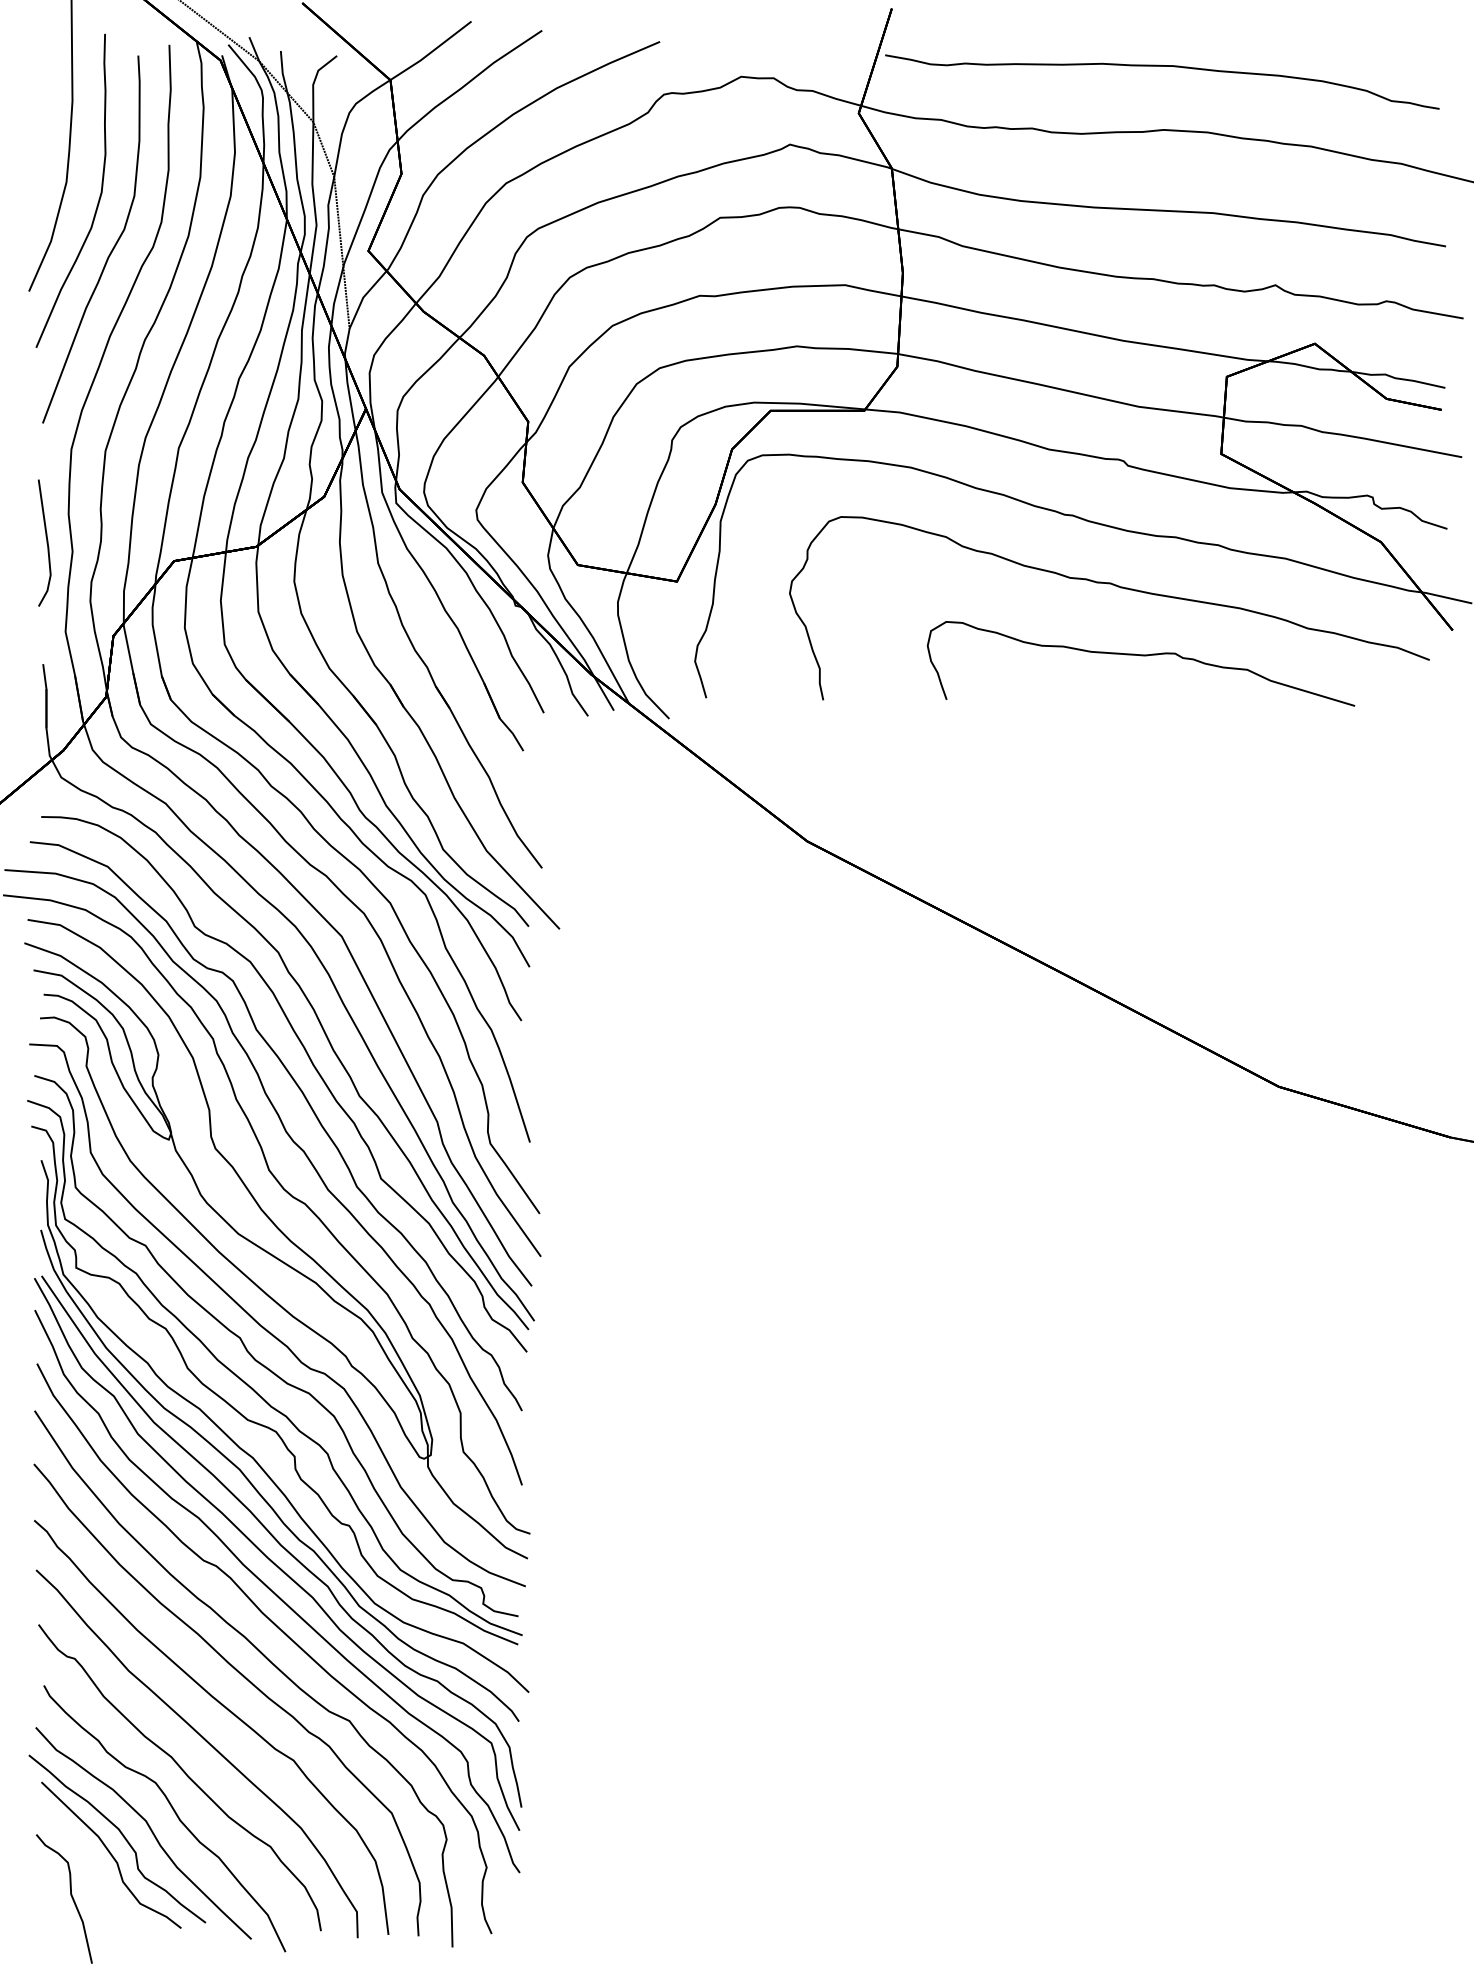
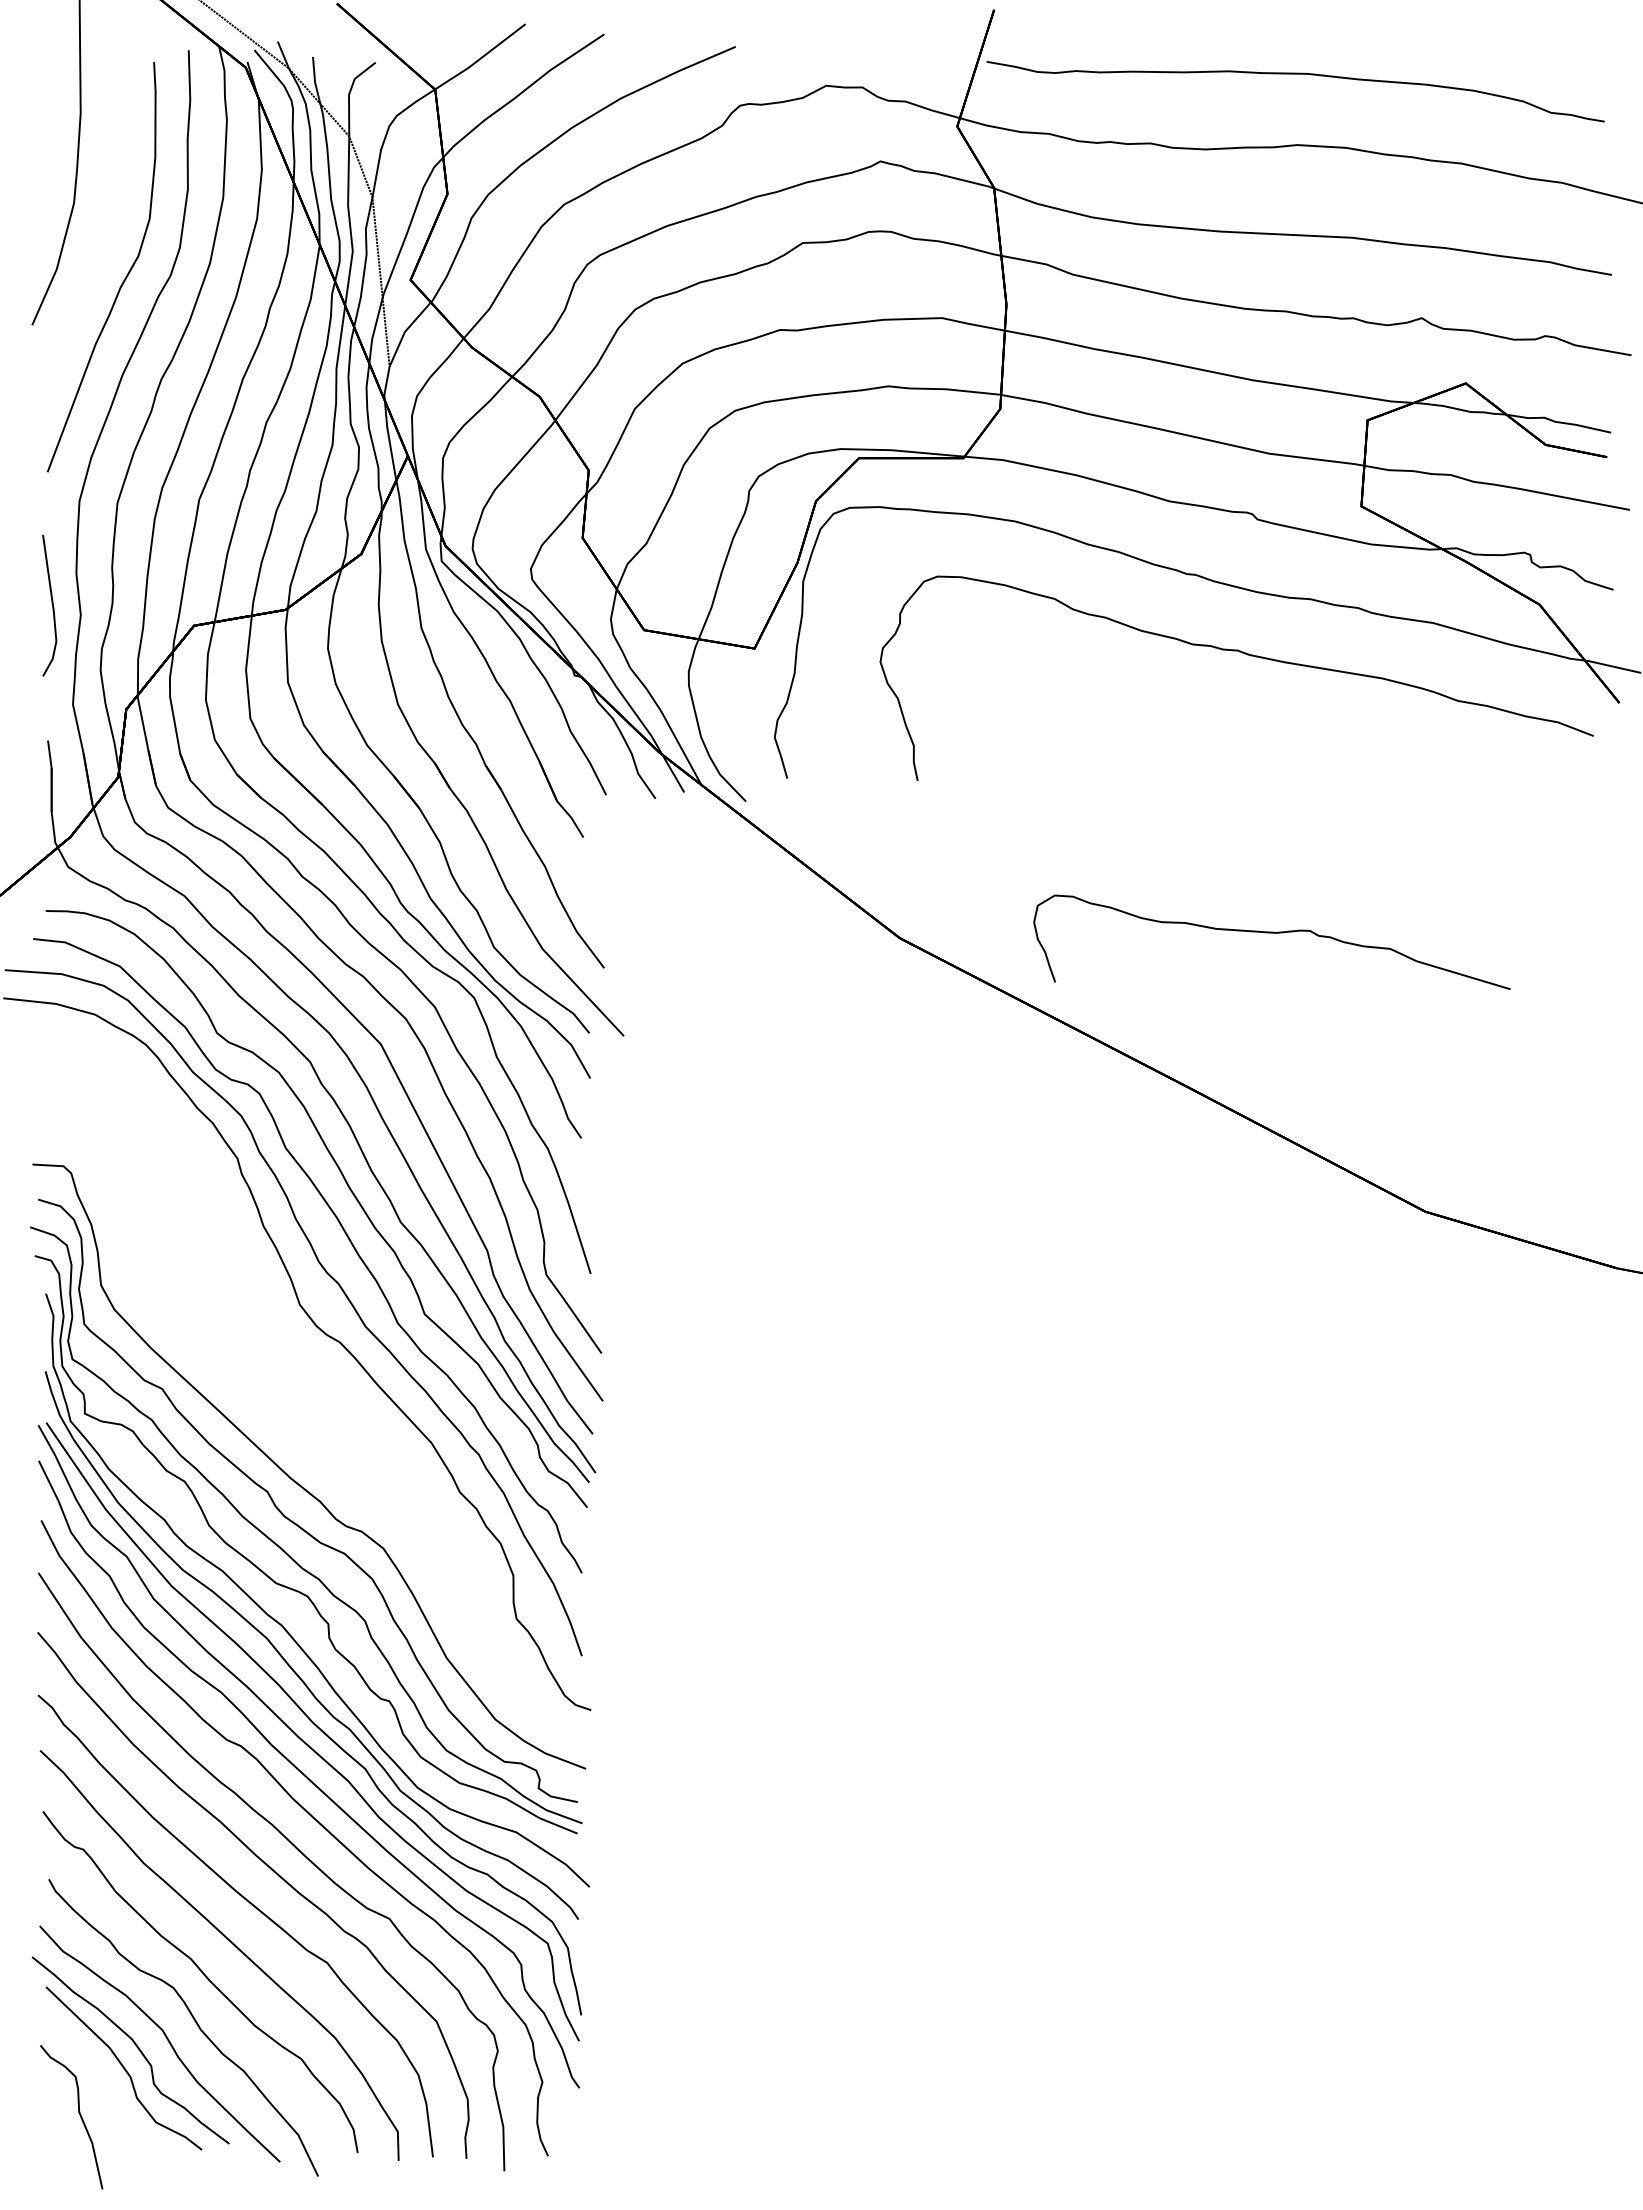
part: (99, 196) -> (110, 219), removed
part: (1140, 655) -> (1271, 933), moved
part: (281, 1232) -> (313, 1374), removed

